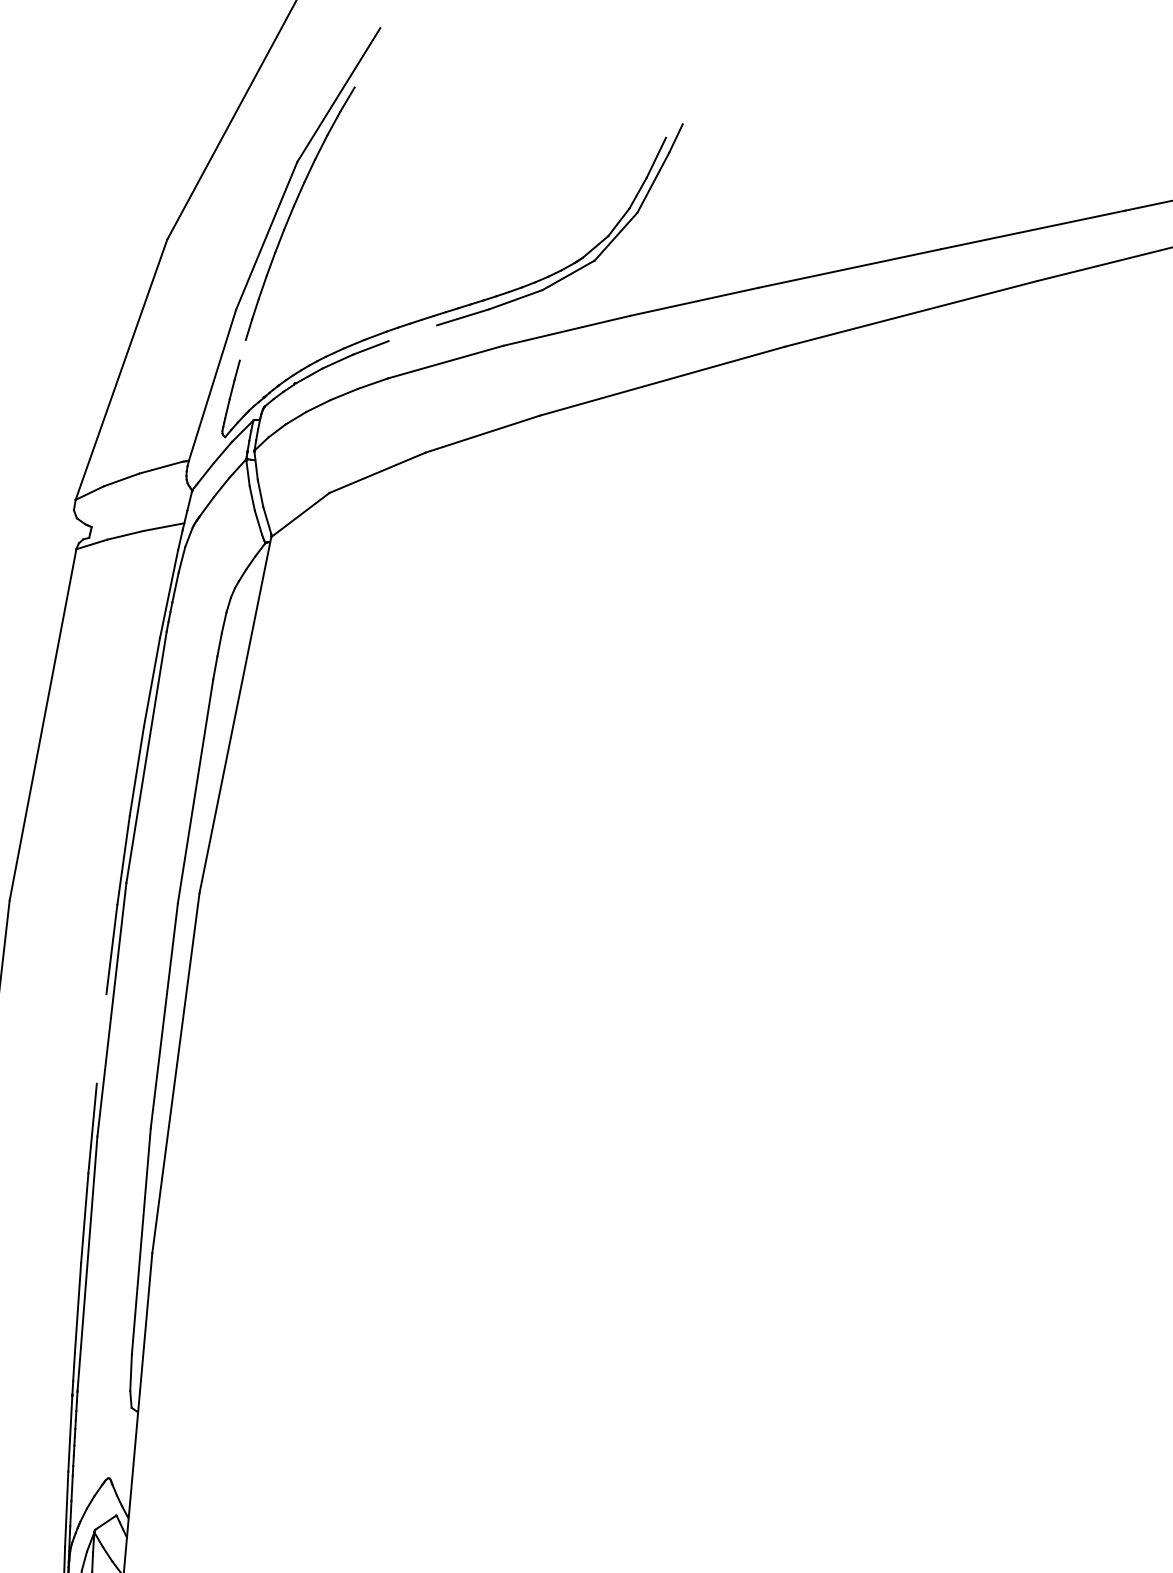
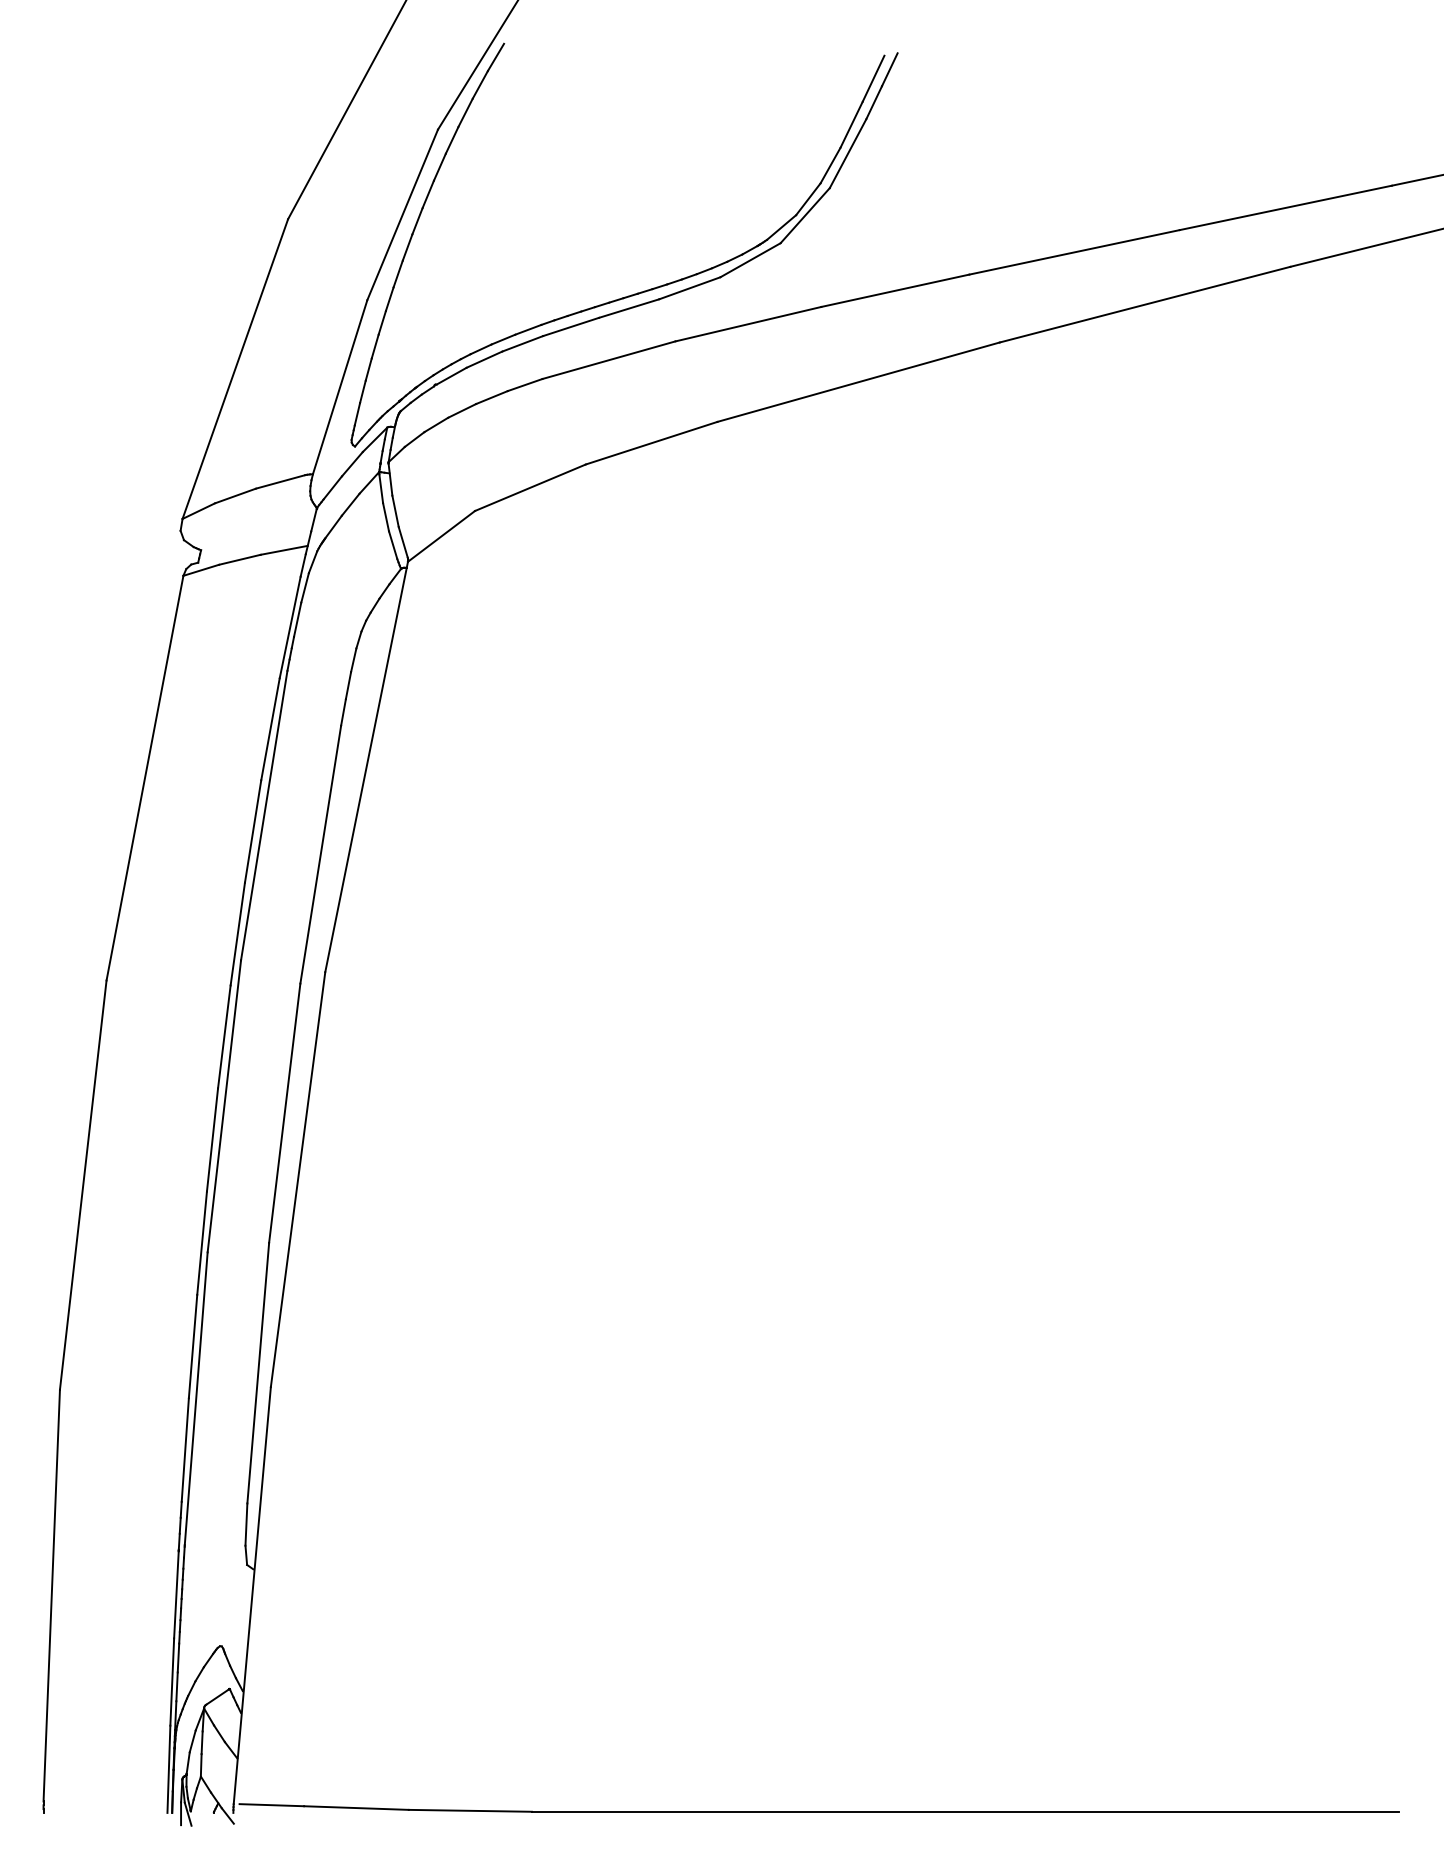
line: (689, 109) -> (889, 69), added
line: (675, 117) -> (873, 78), added
line: (413, 332) -> (571, 326), added
line: (242, 350) -> (374, 346), added
line: (101, 1038) -> (212, 1139), added

